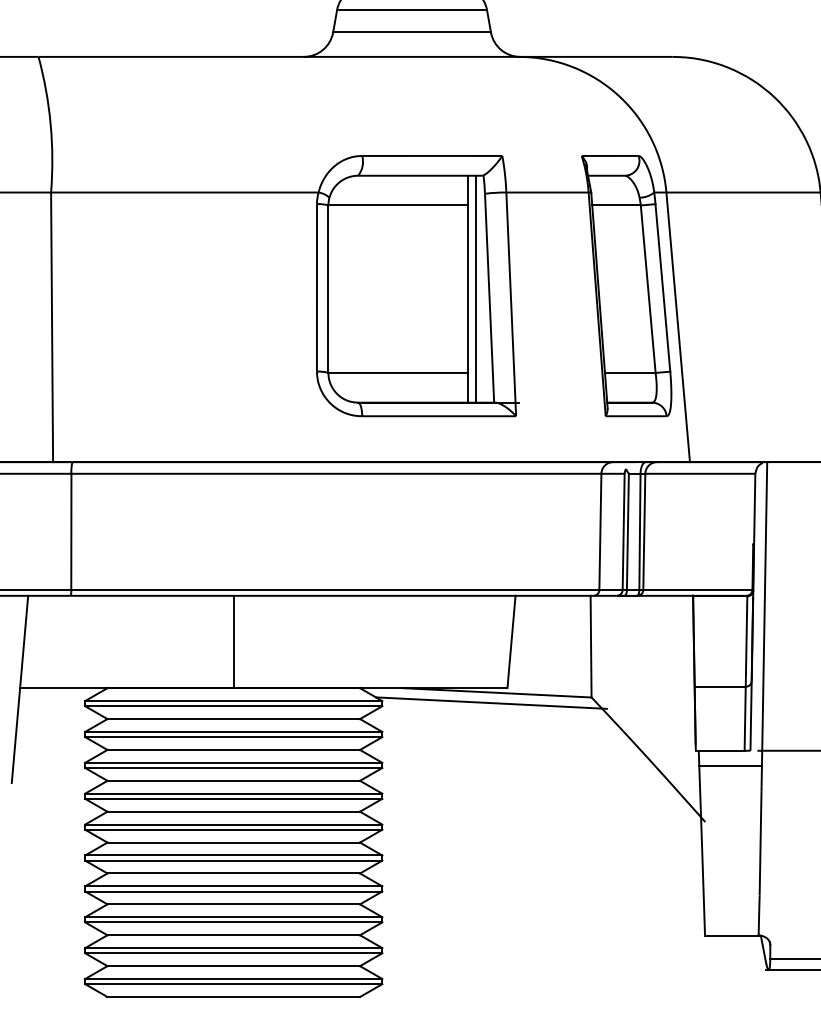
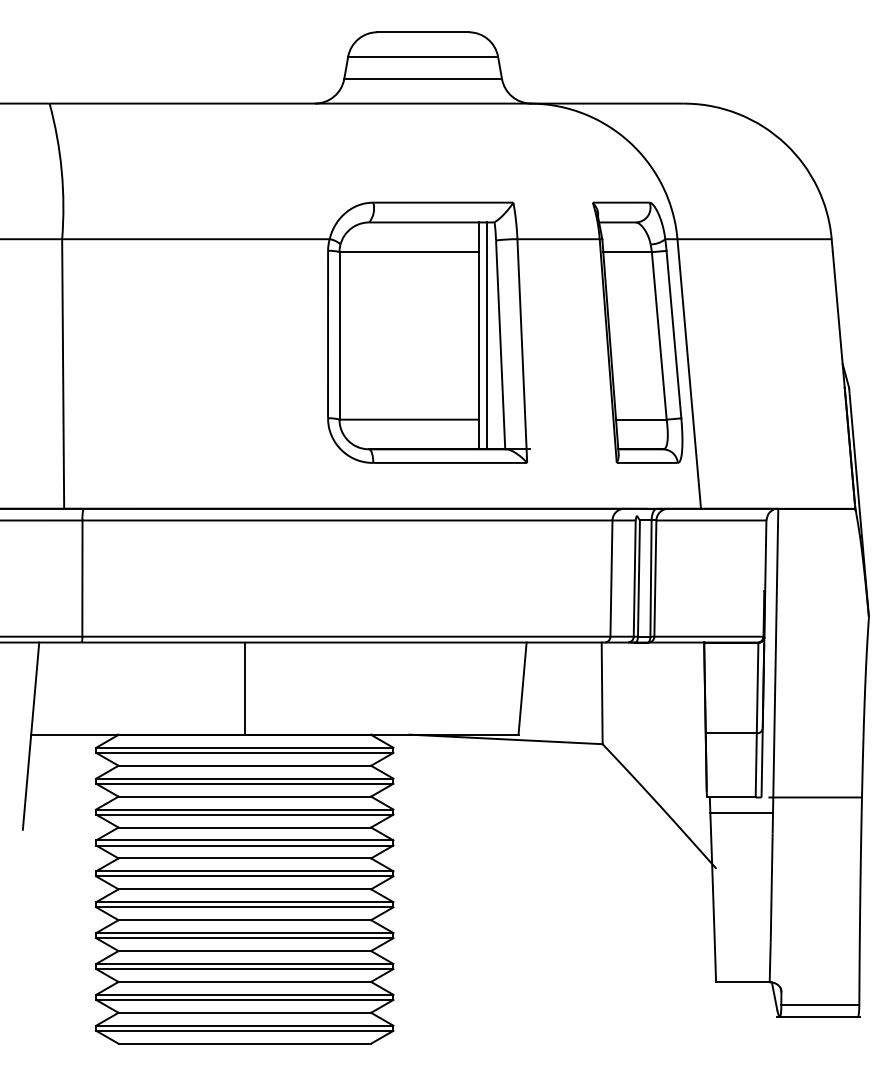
line: (491, 702) -> (502, 749), removed

